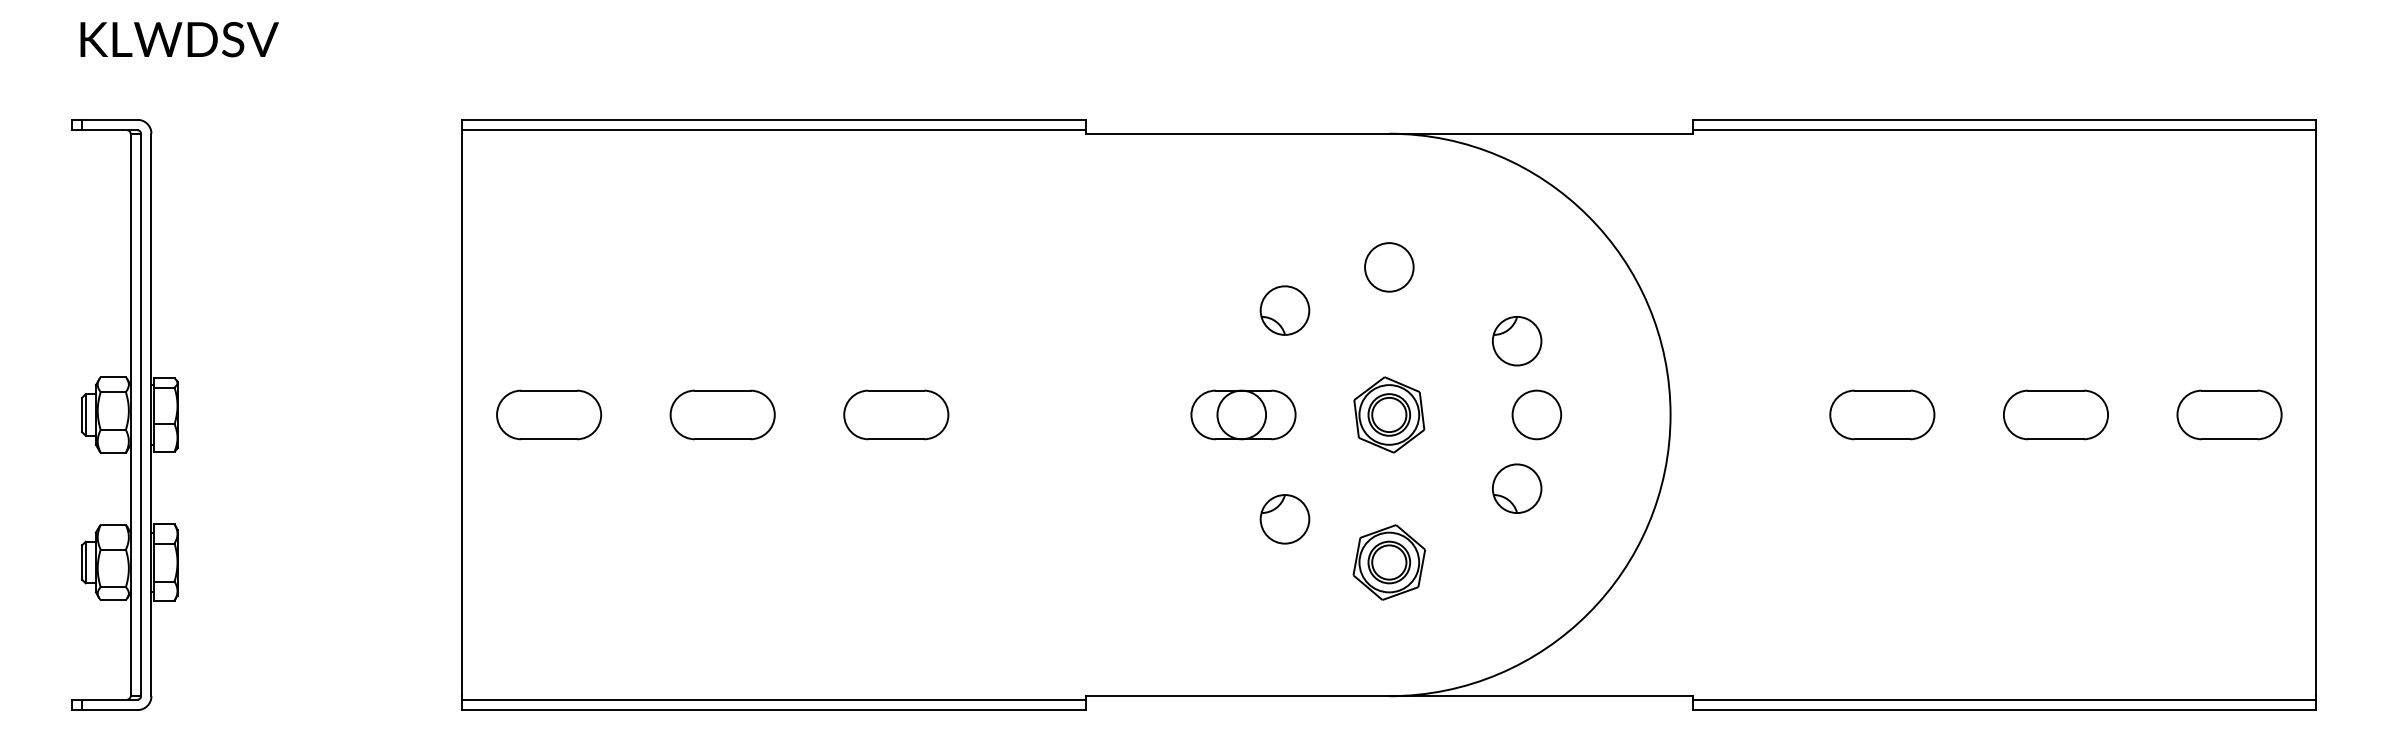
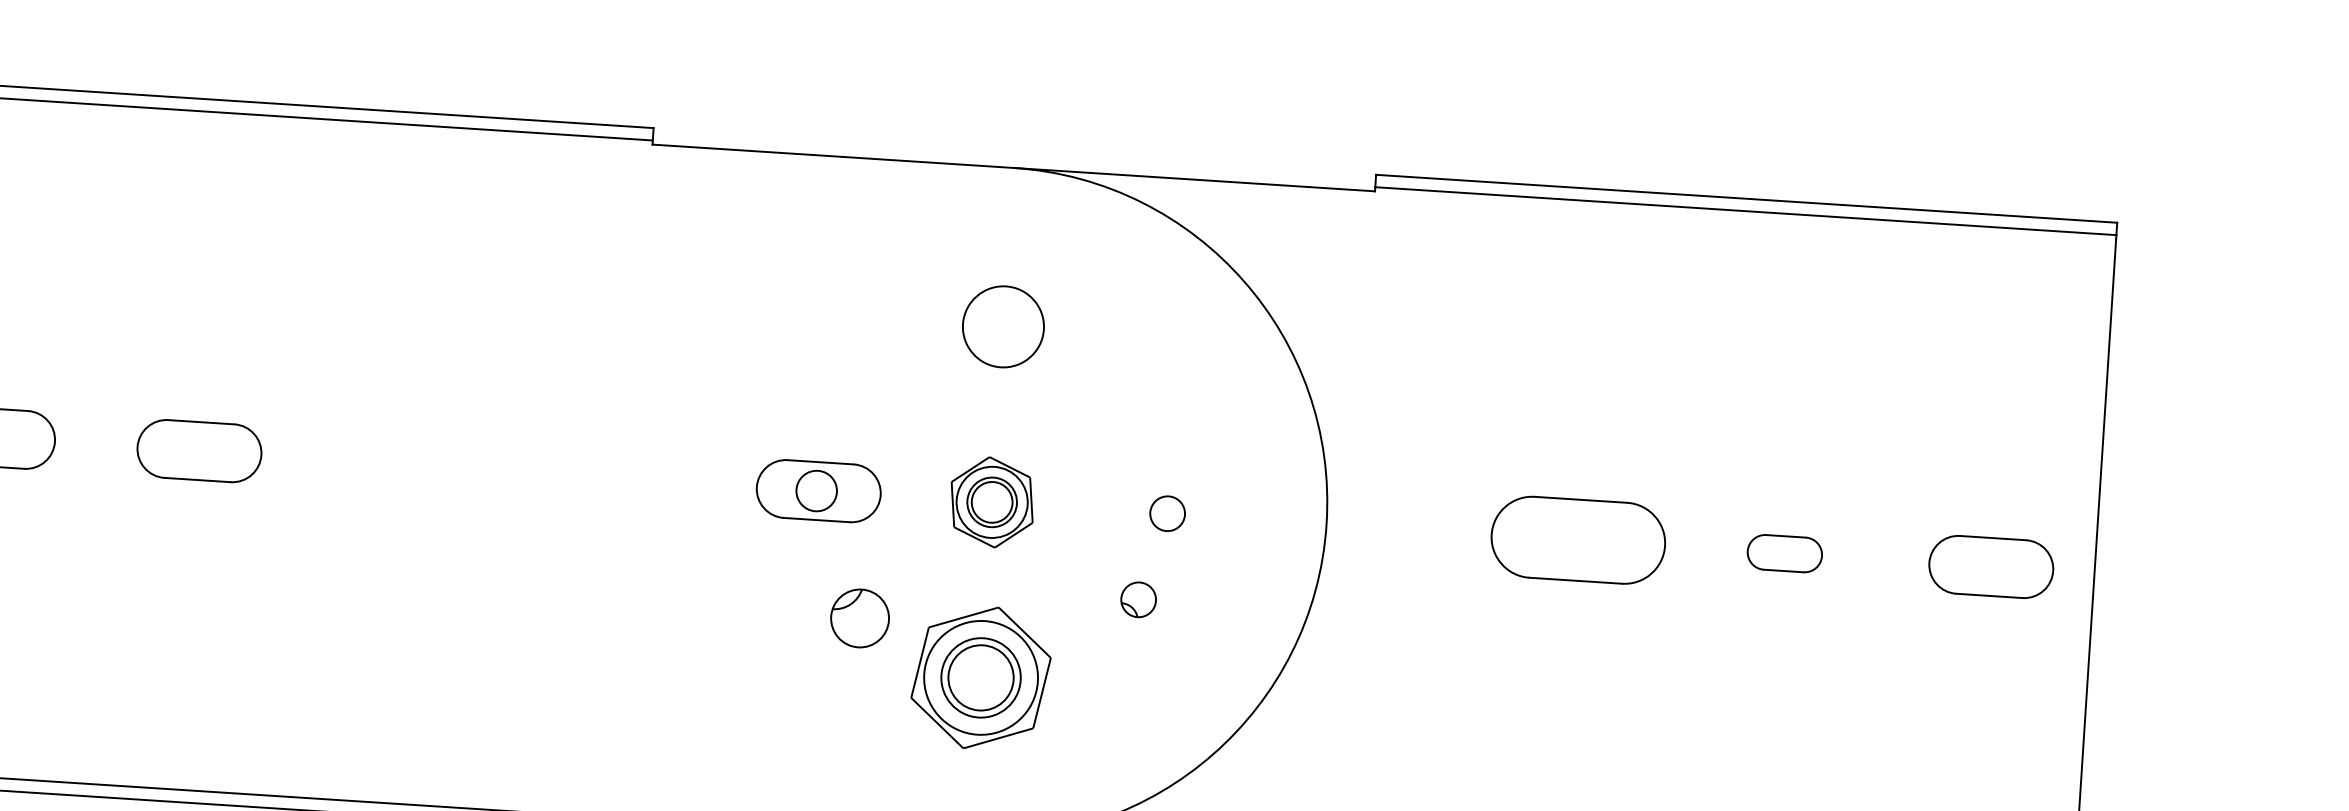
circle: (1389, 267) -> (1003, 327), size x1.4
part: (1284, 310) -> (875, 370), removed
part: (1517, 341) -> (1150, 424), removed
part: (896, 414) -> (406, 463), removed
circle: (1241, 414) -> (816, 490), size x0.7
circle: (1536, 414) -> (1167, 513), size x0.6
part: (1882, 414) -> (1578, 539), size x1.4
part: (2055, 414) -> (1784, 553), size x0.6
part: (1517, 488) -> (1138, 599), size x0.6
part: (1388, 562) -> (979, 677), size x1.6

